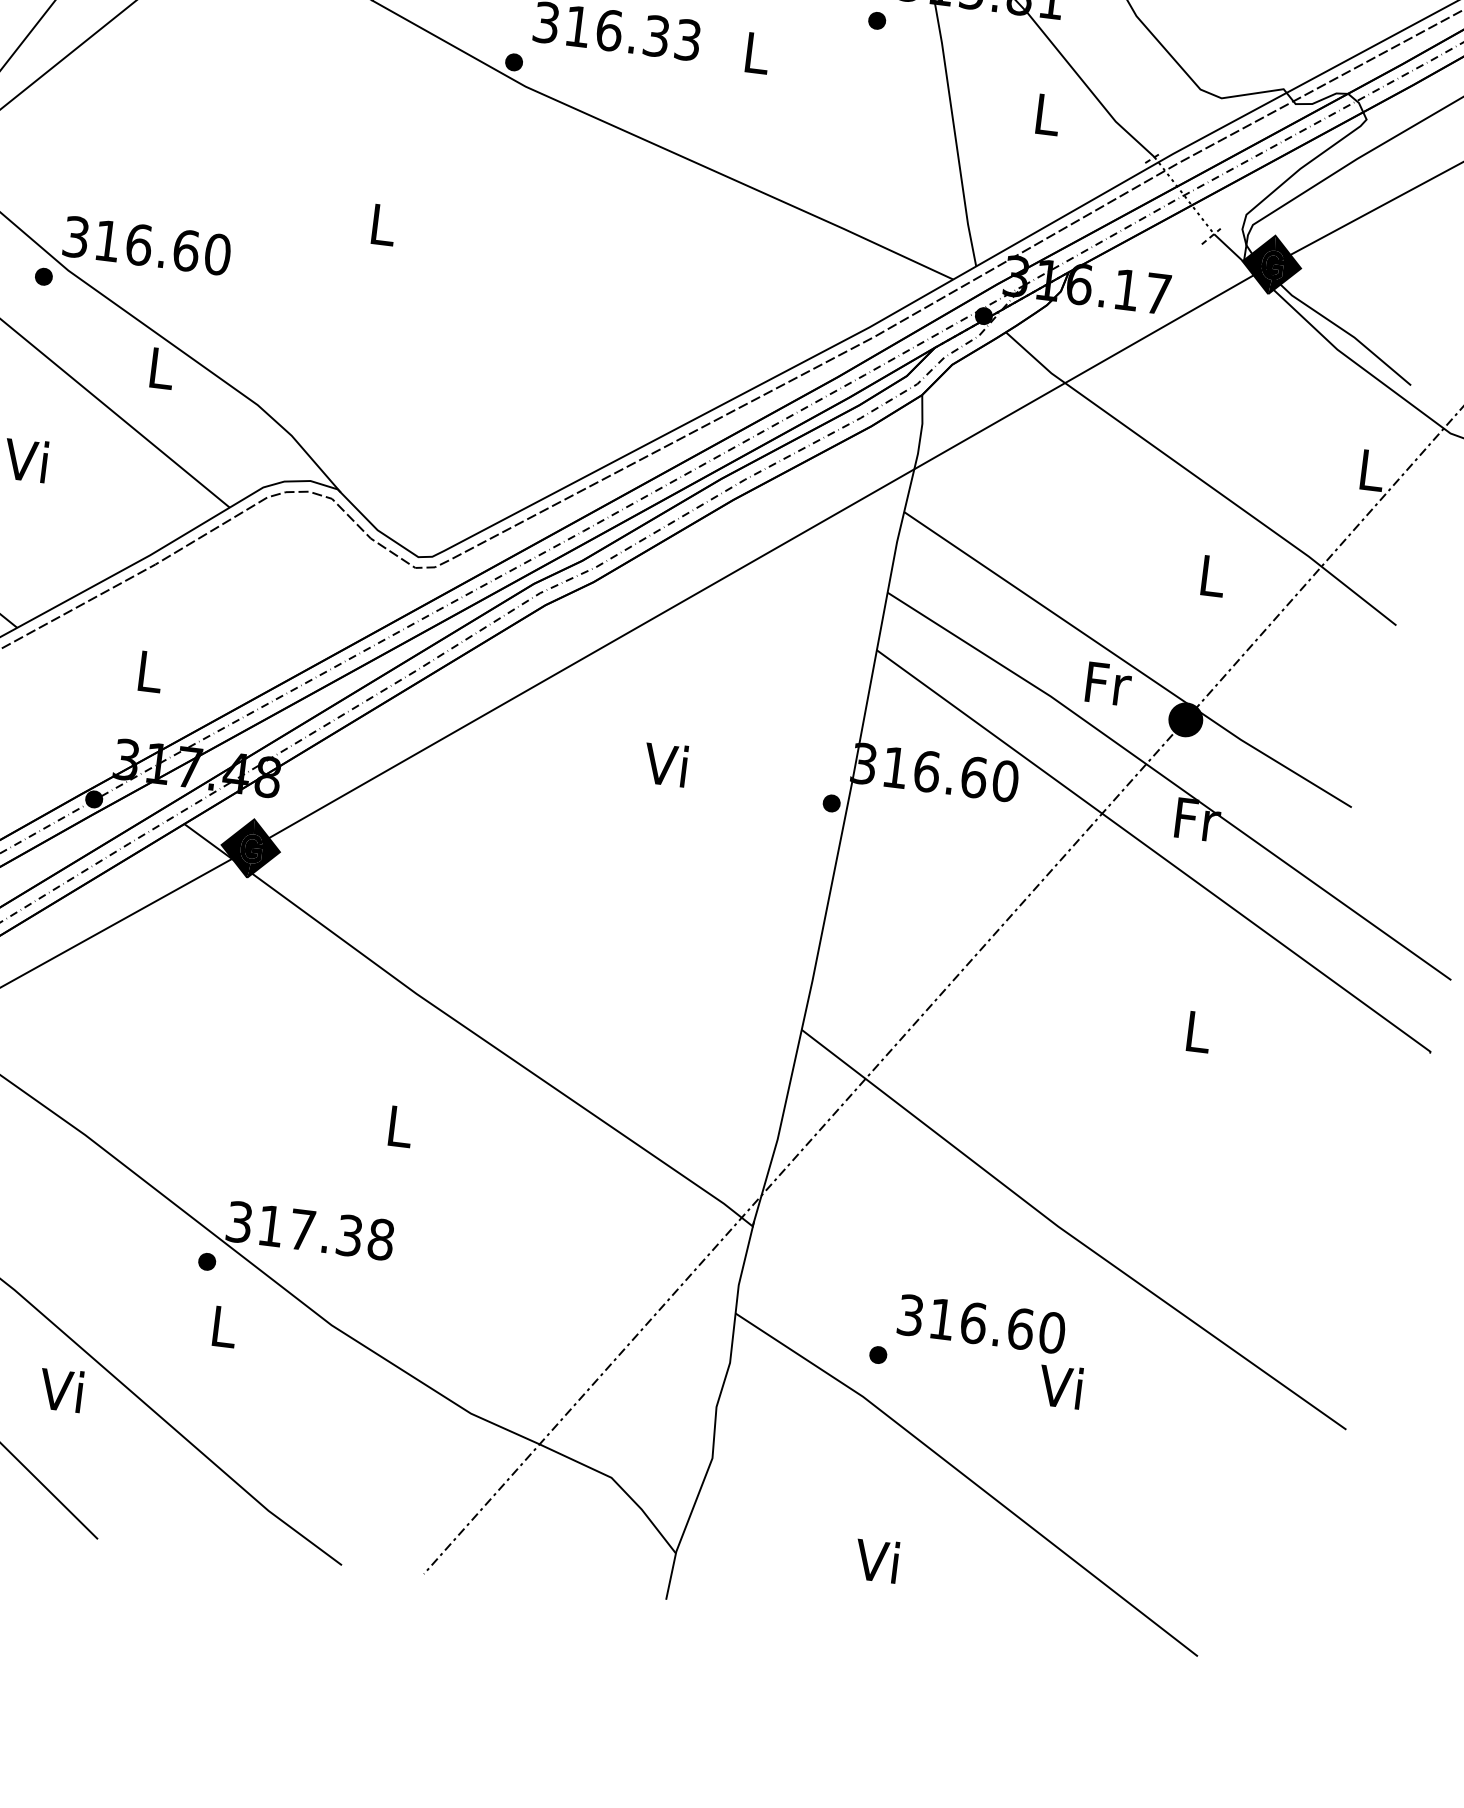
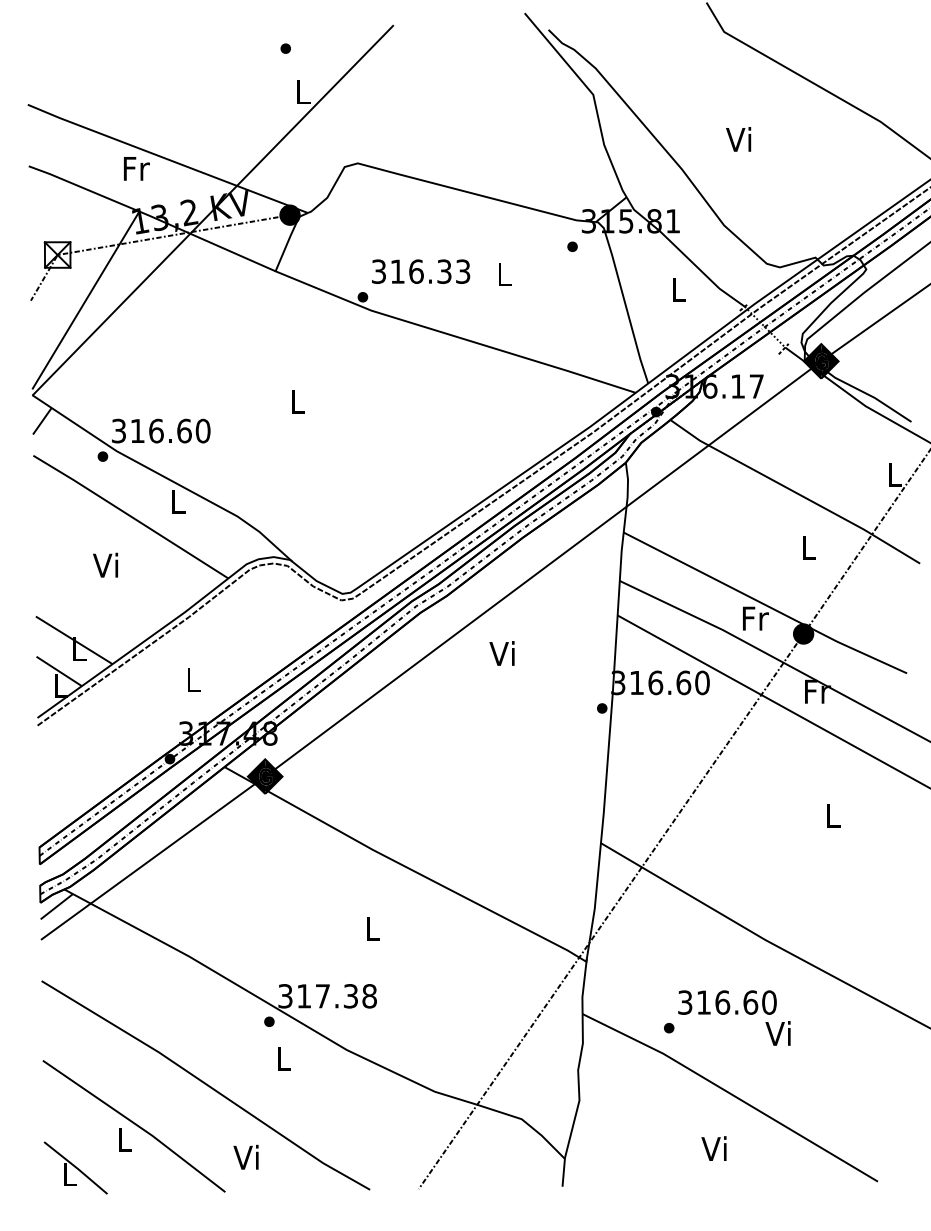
text: (664, 764) -> (501, 653), moved
text: (60, 1388) -> (245, 1156), moved
text: (875, 1560) -> (713, 1148), moved

